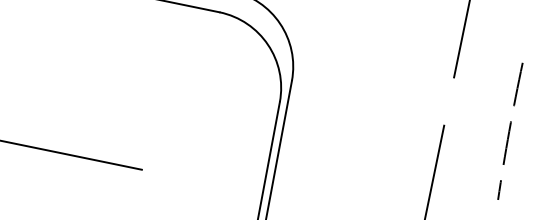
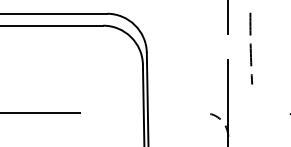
curve: (510, 131) -> (251, 48), moved

